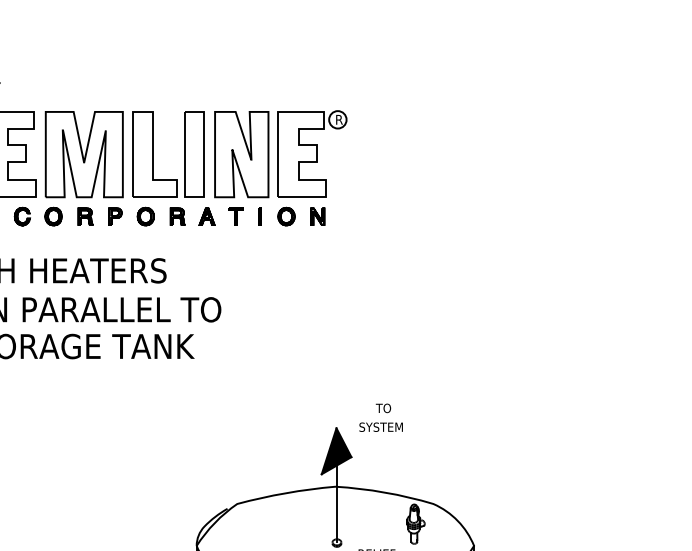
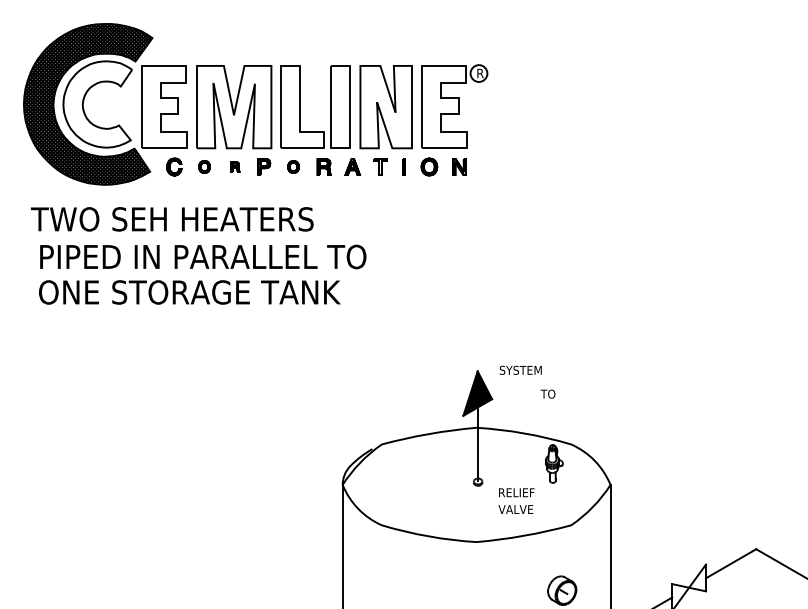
part: (53, 216) -> (204, 166), size x0.7
part: (85, 216) -> (235, 166), size x0.6
part: (145, 216) -> (293, 166), size x0.7
text: (382, 407) -> (547, 393), moved

